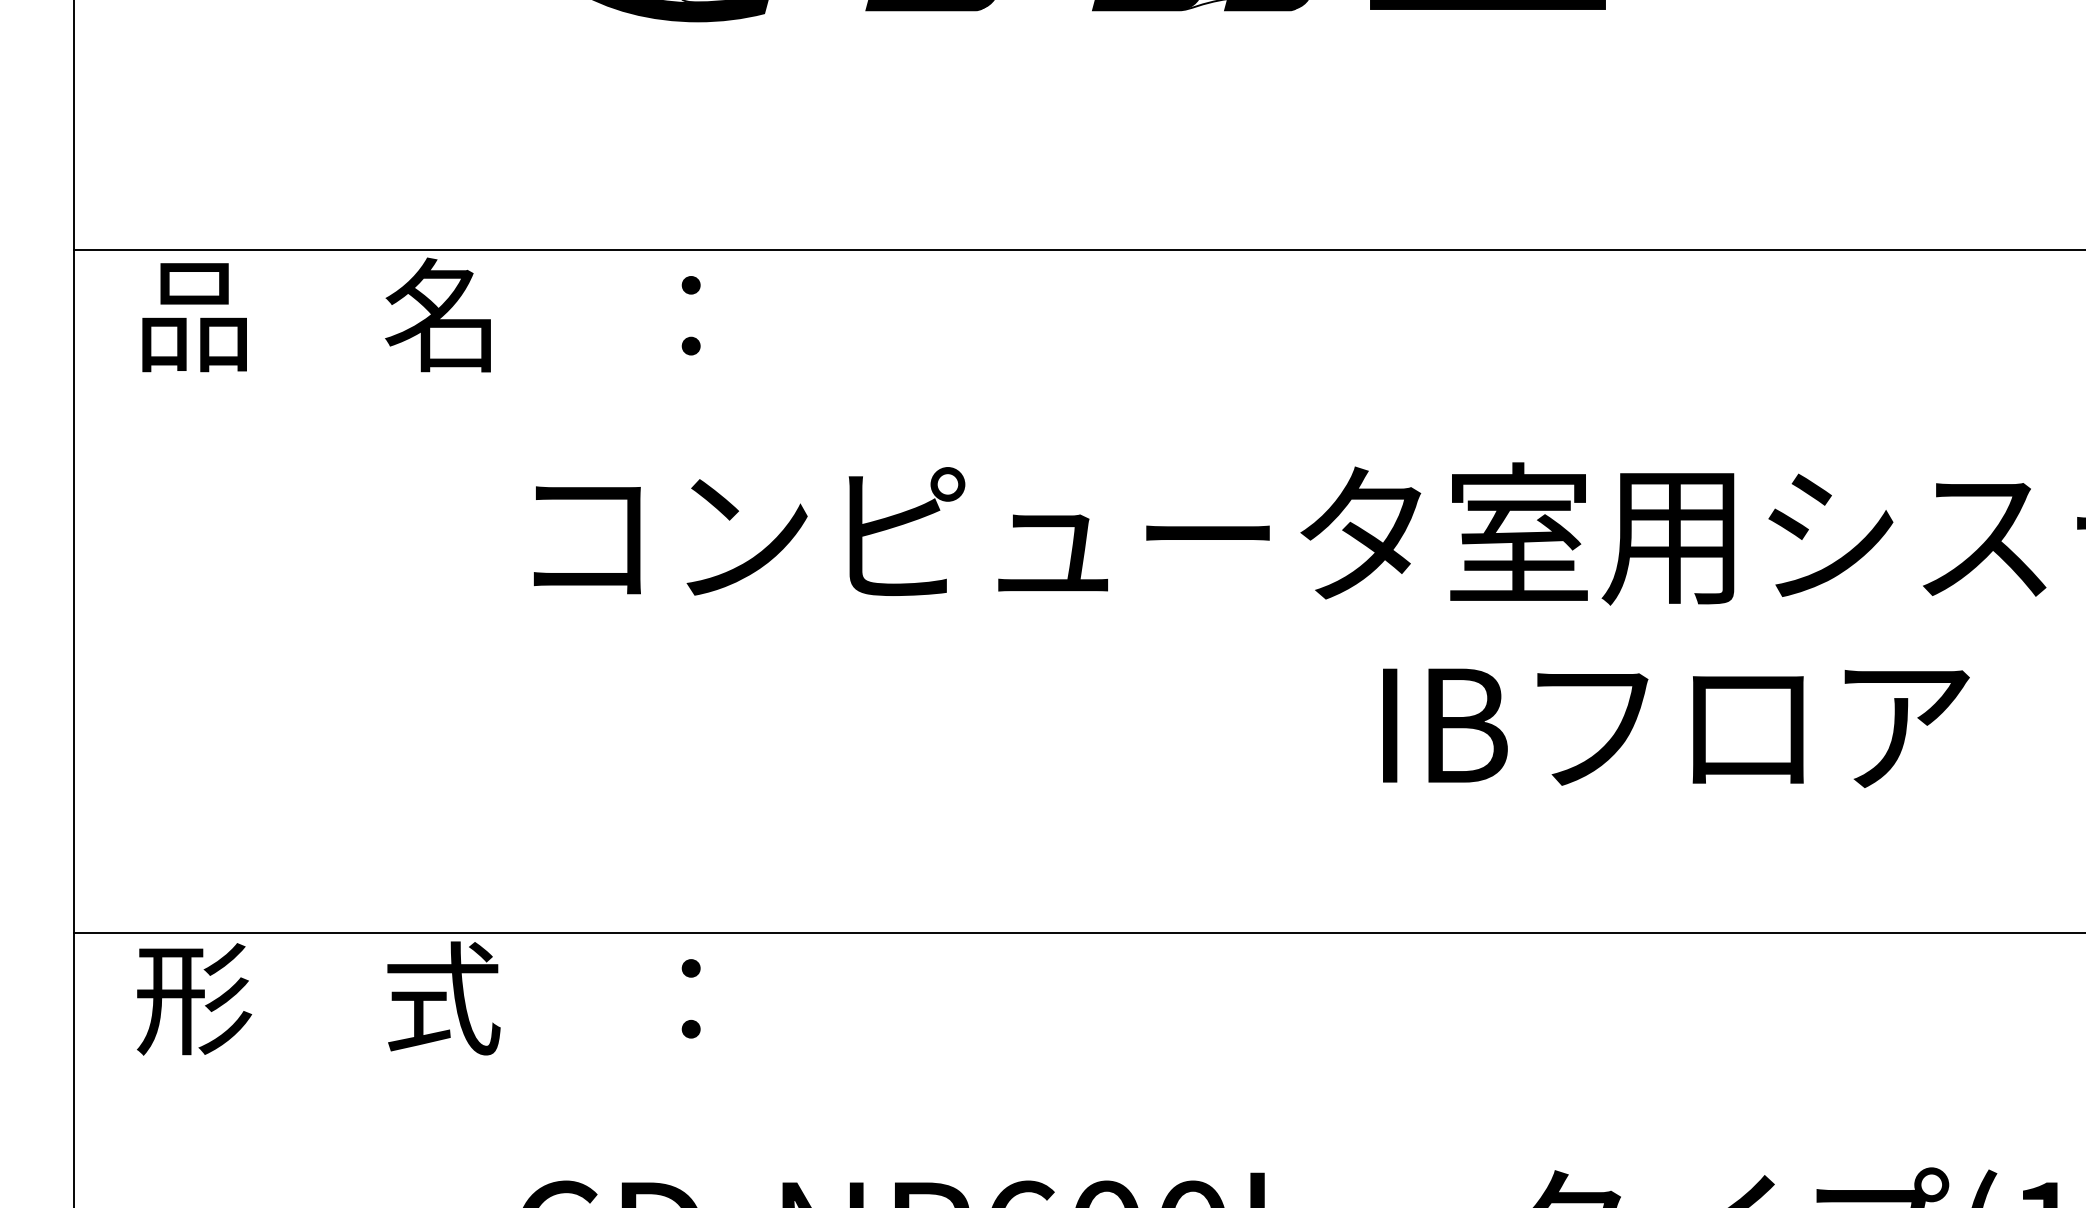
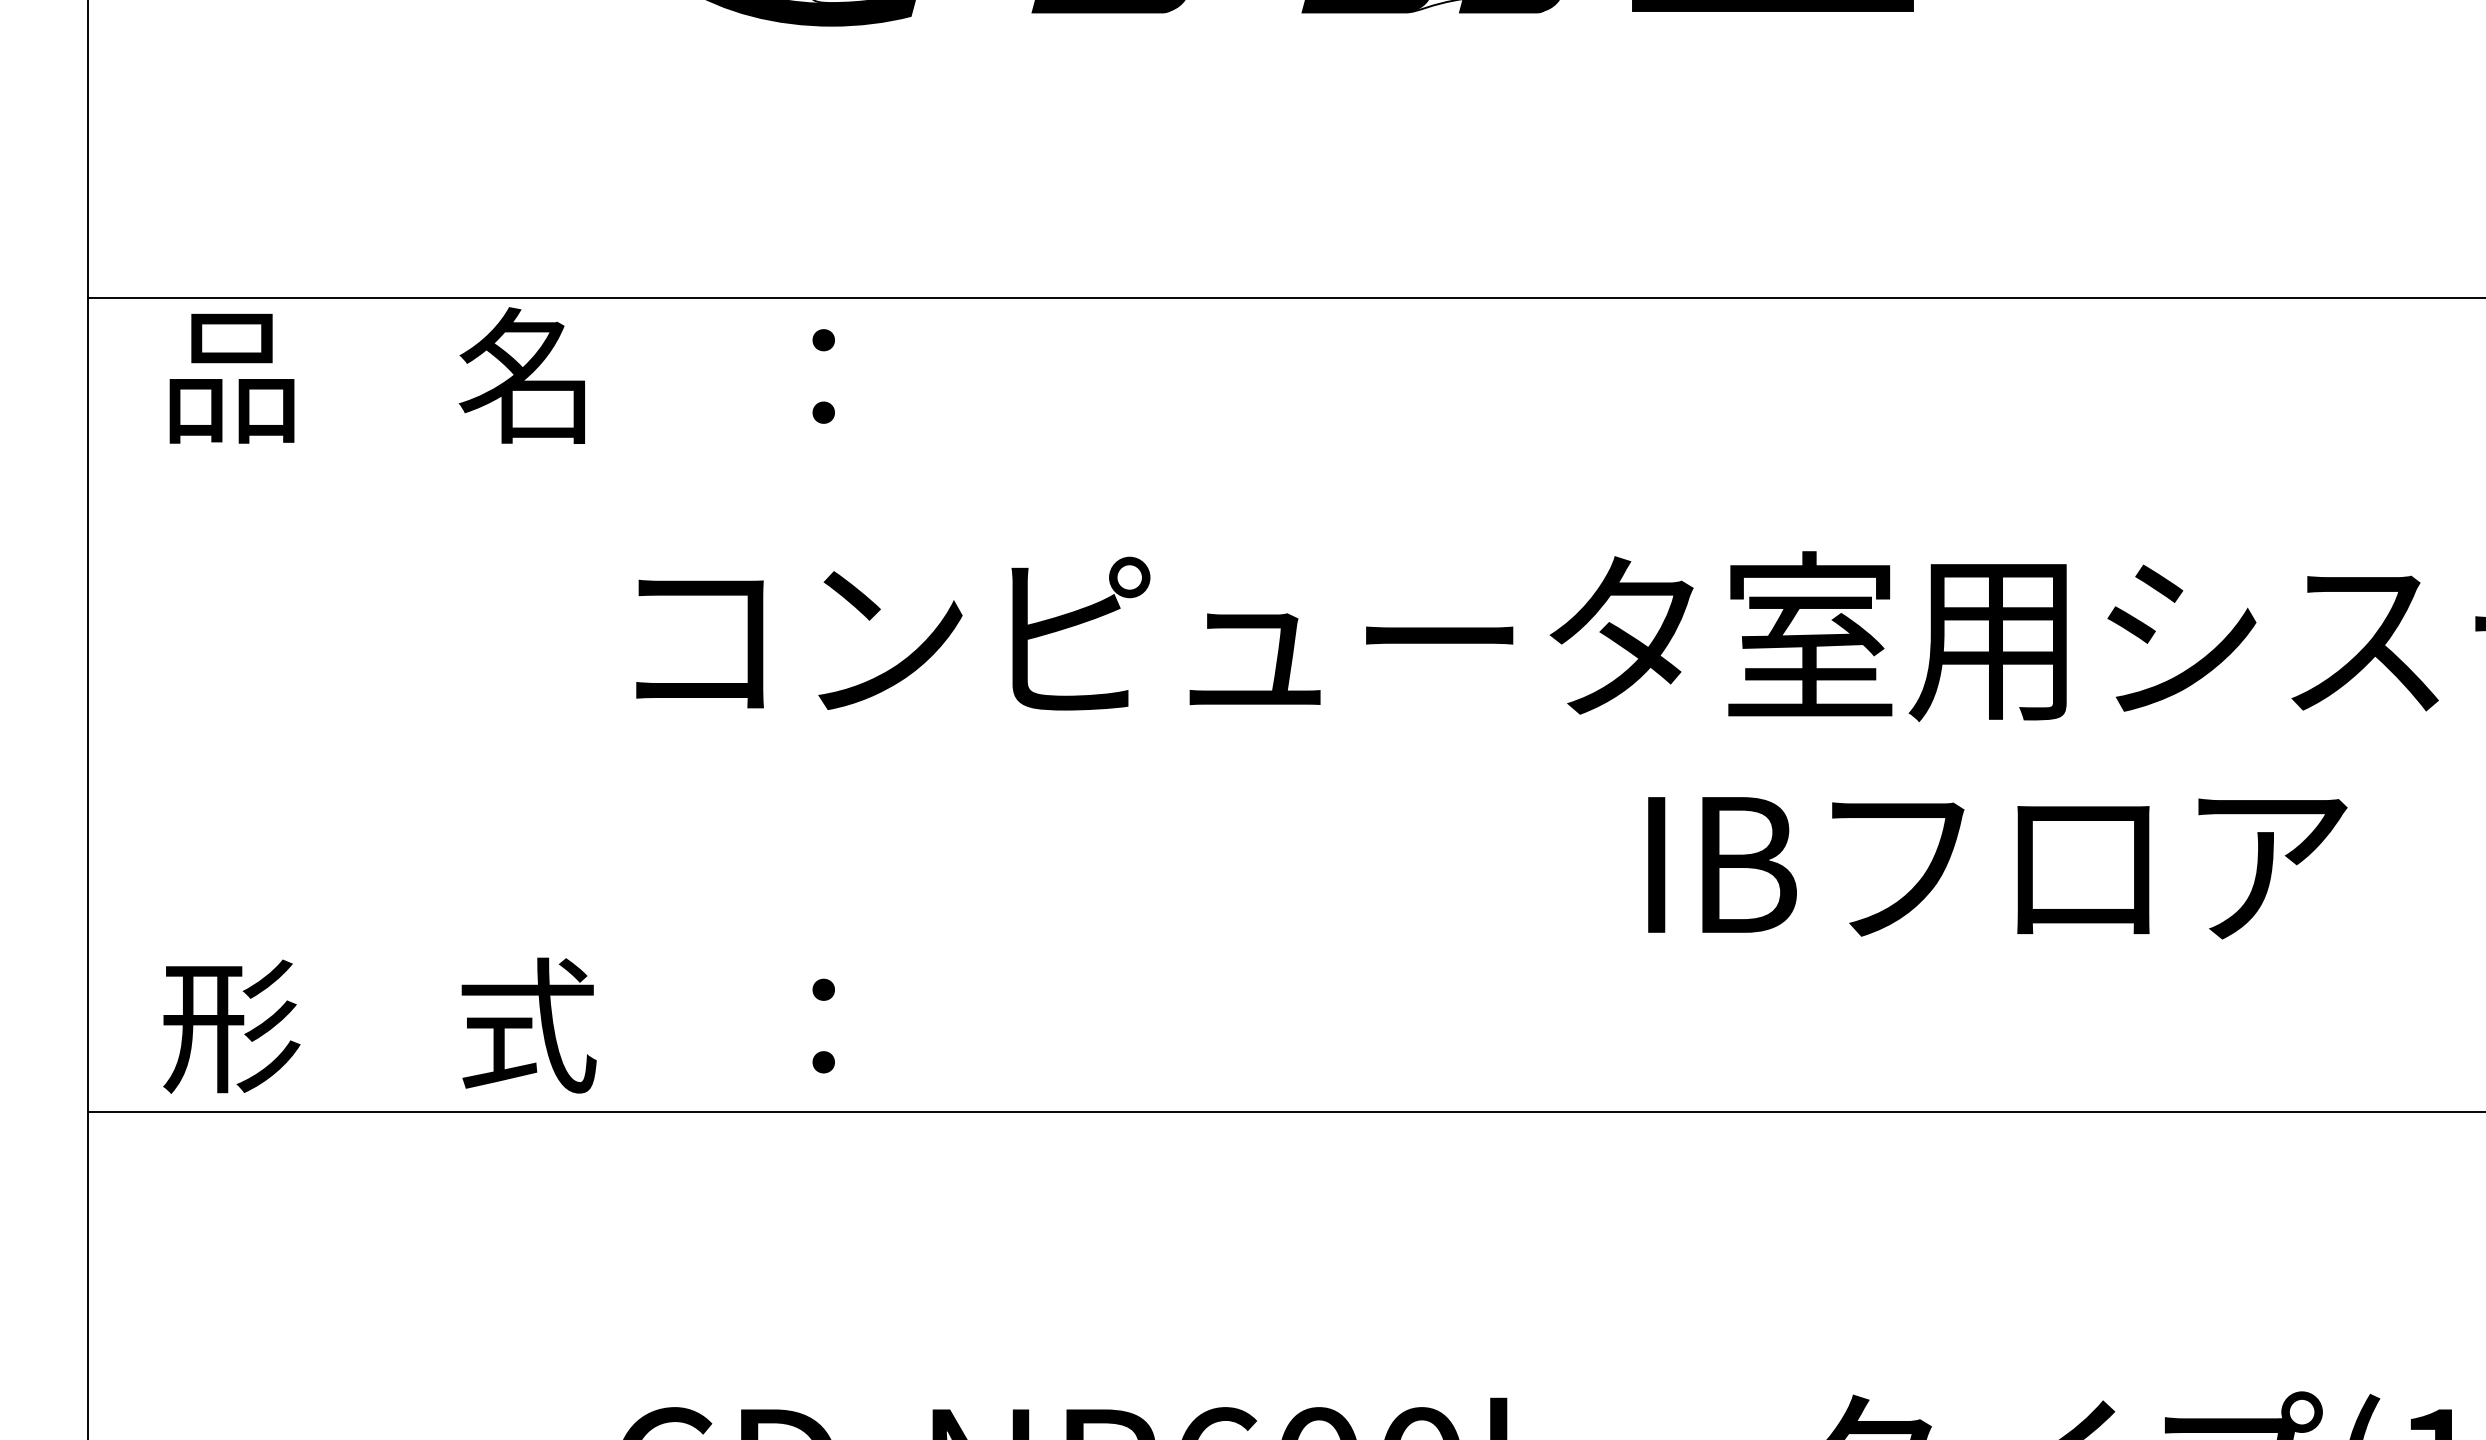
text: (418, 998) -> (498, 1025), moved

